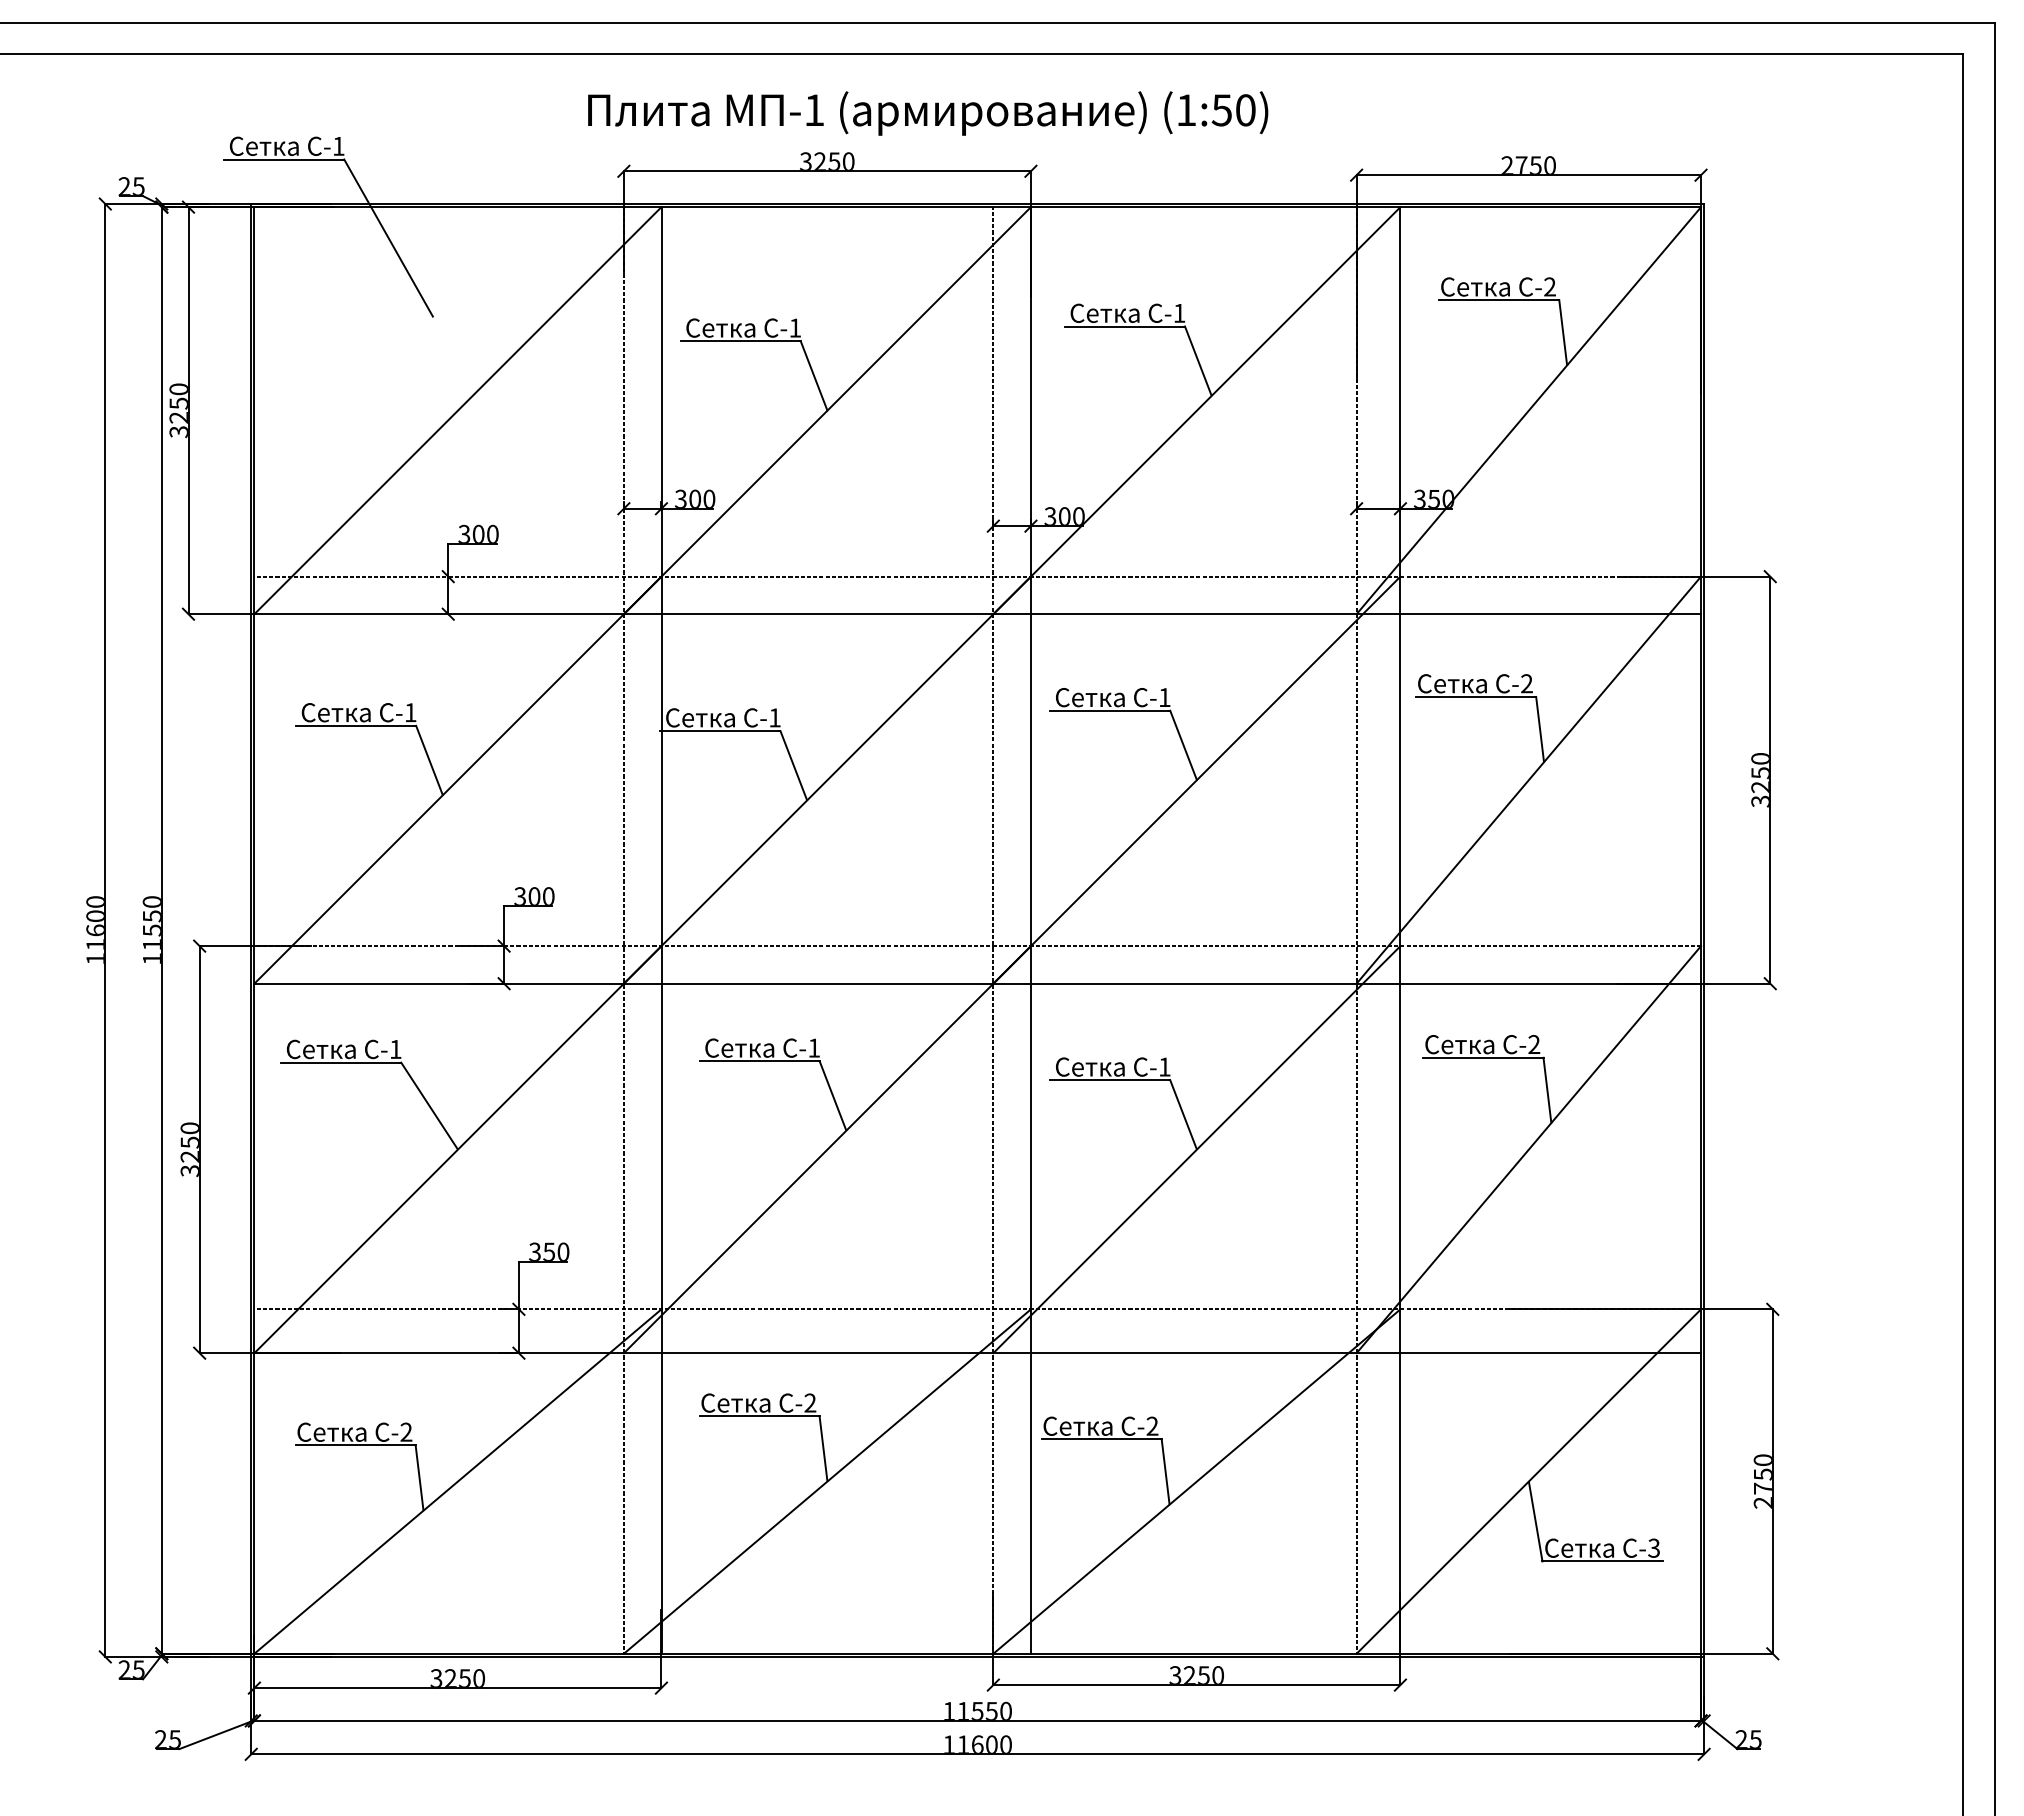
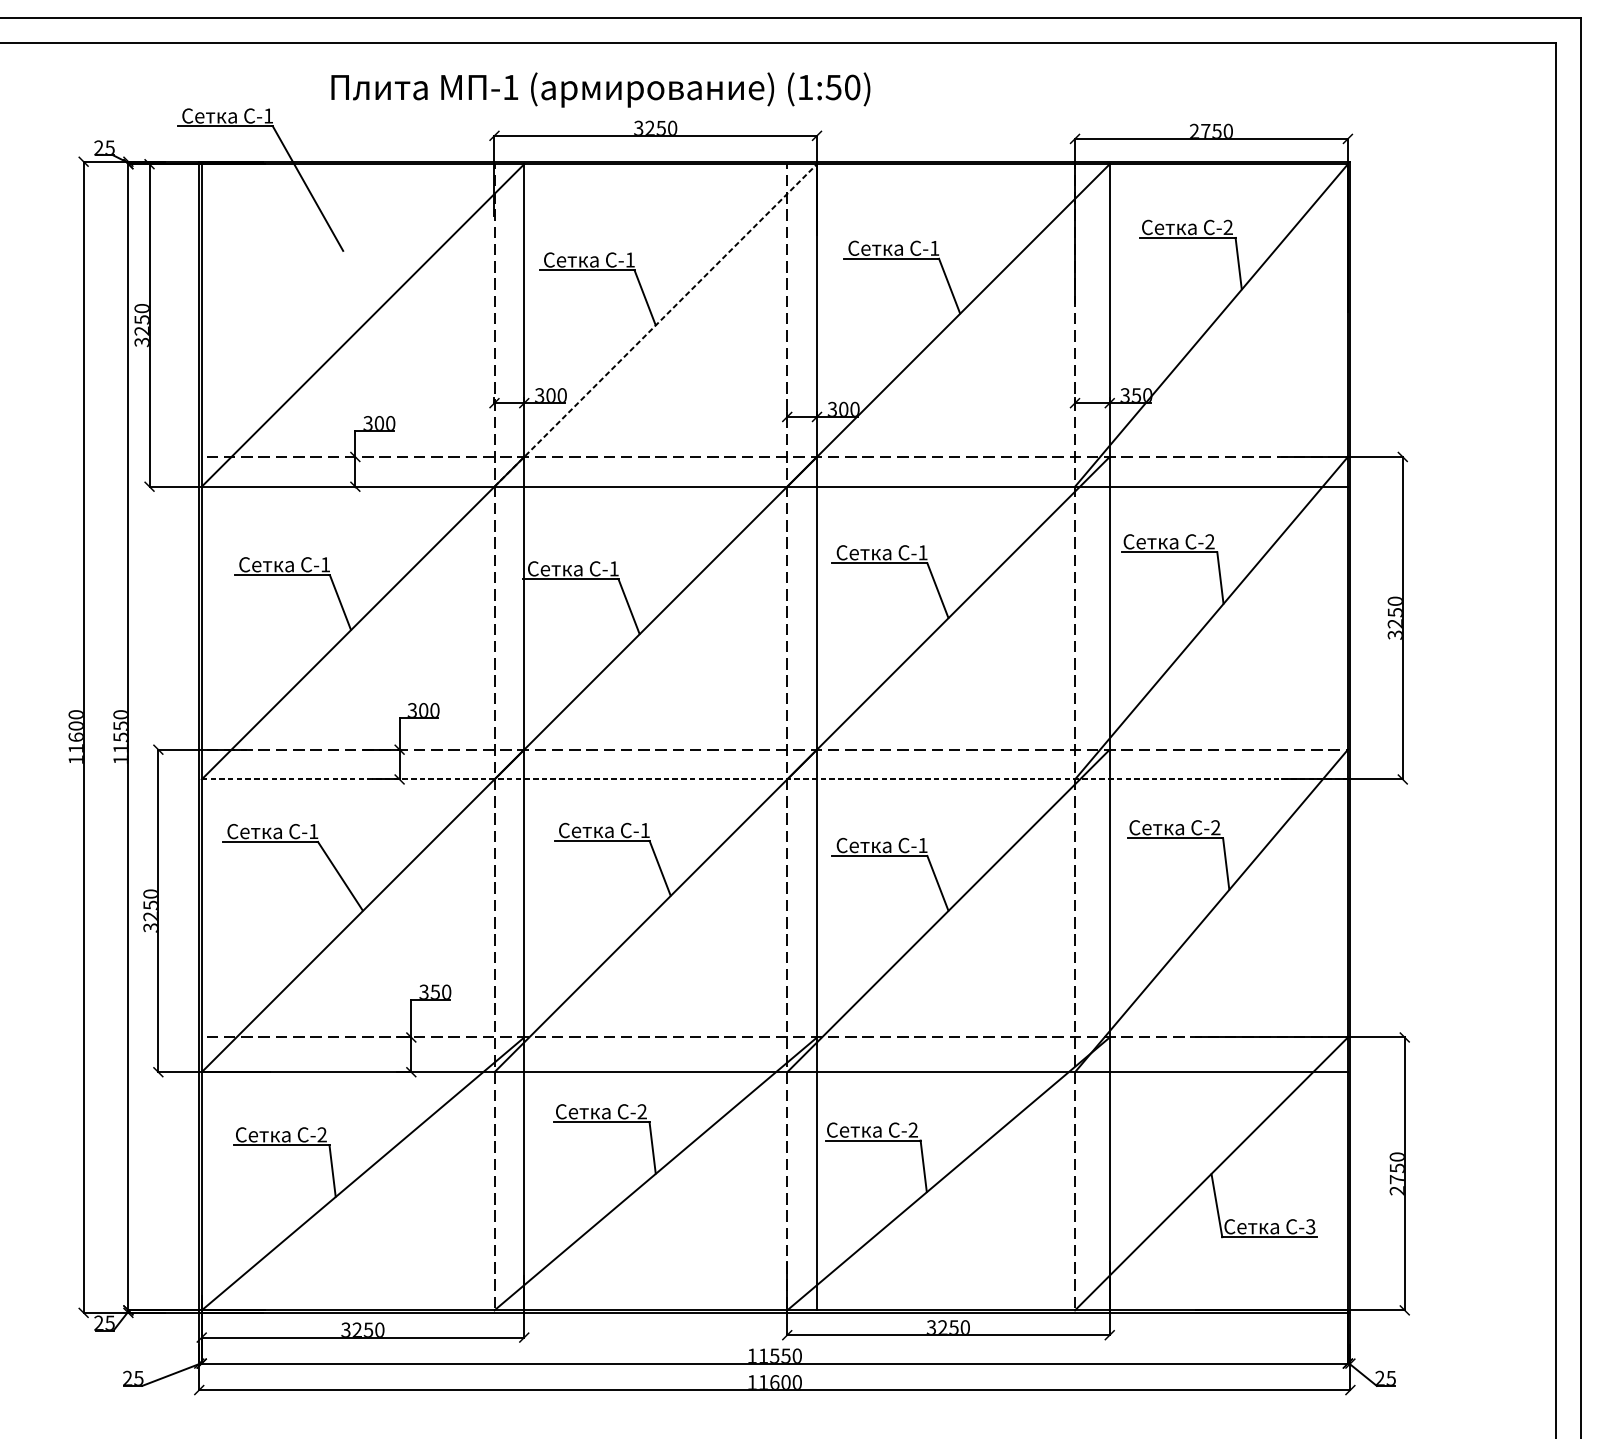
text: (928, 113) -> (601, 90), moved
line: (827, 410) -> (655, 325), solid -> dashed
line: (978, 983) -> (775, 779), solid -> dashed

